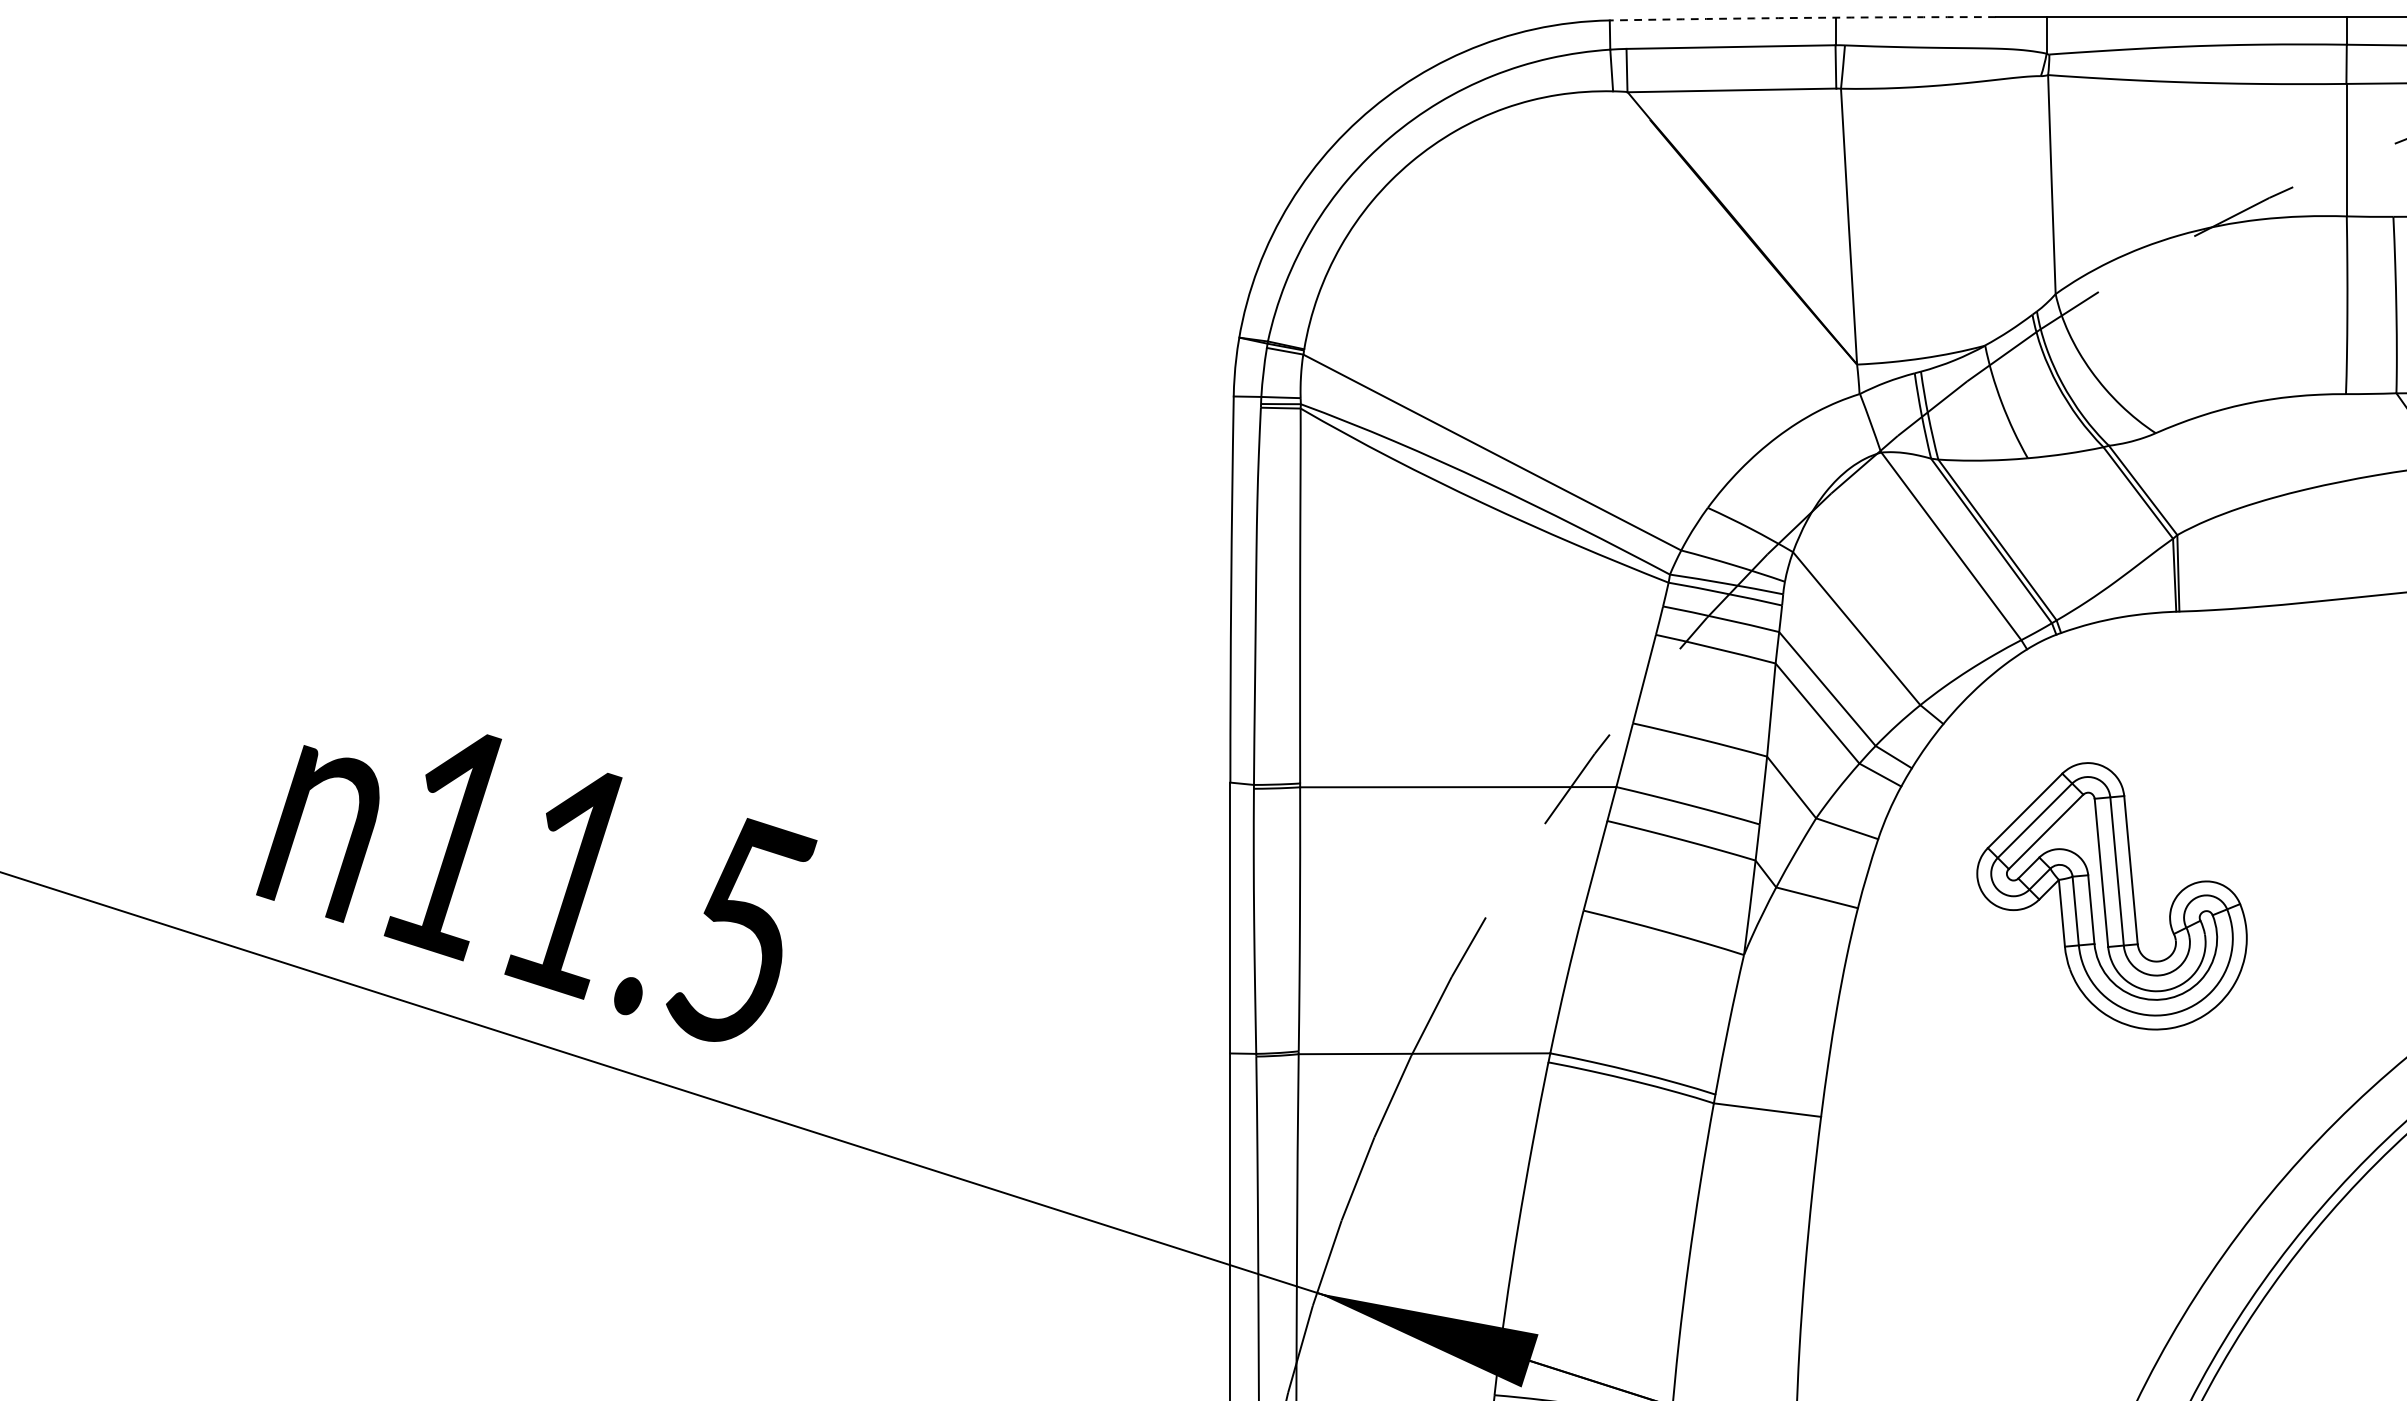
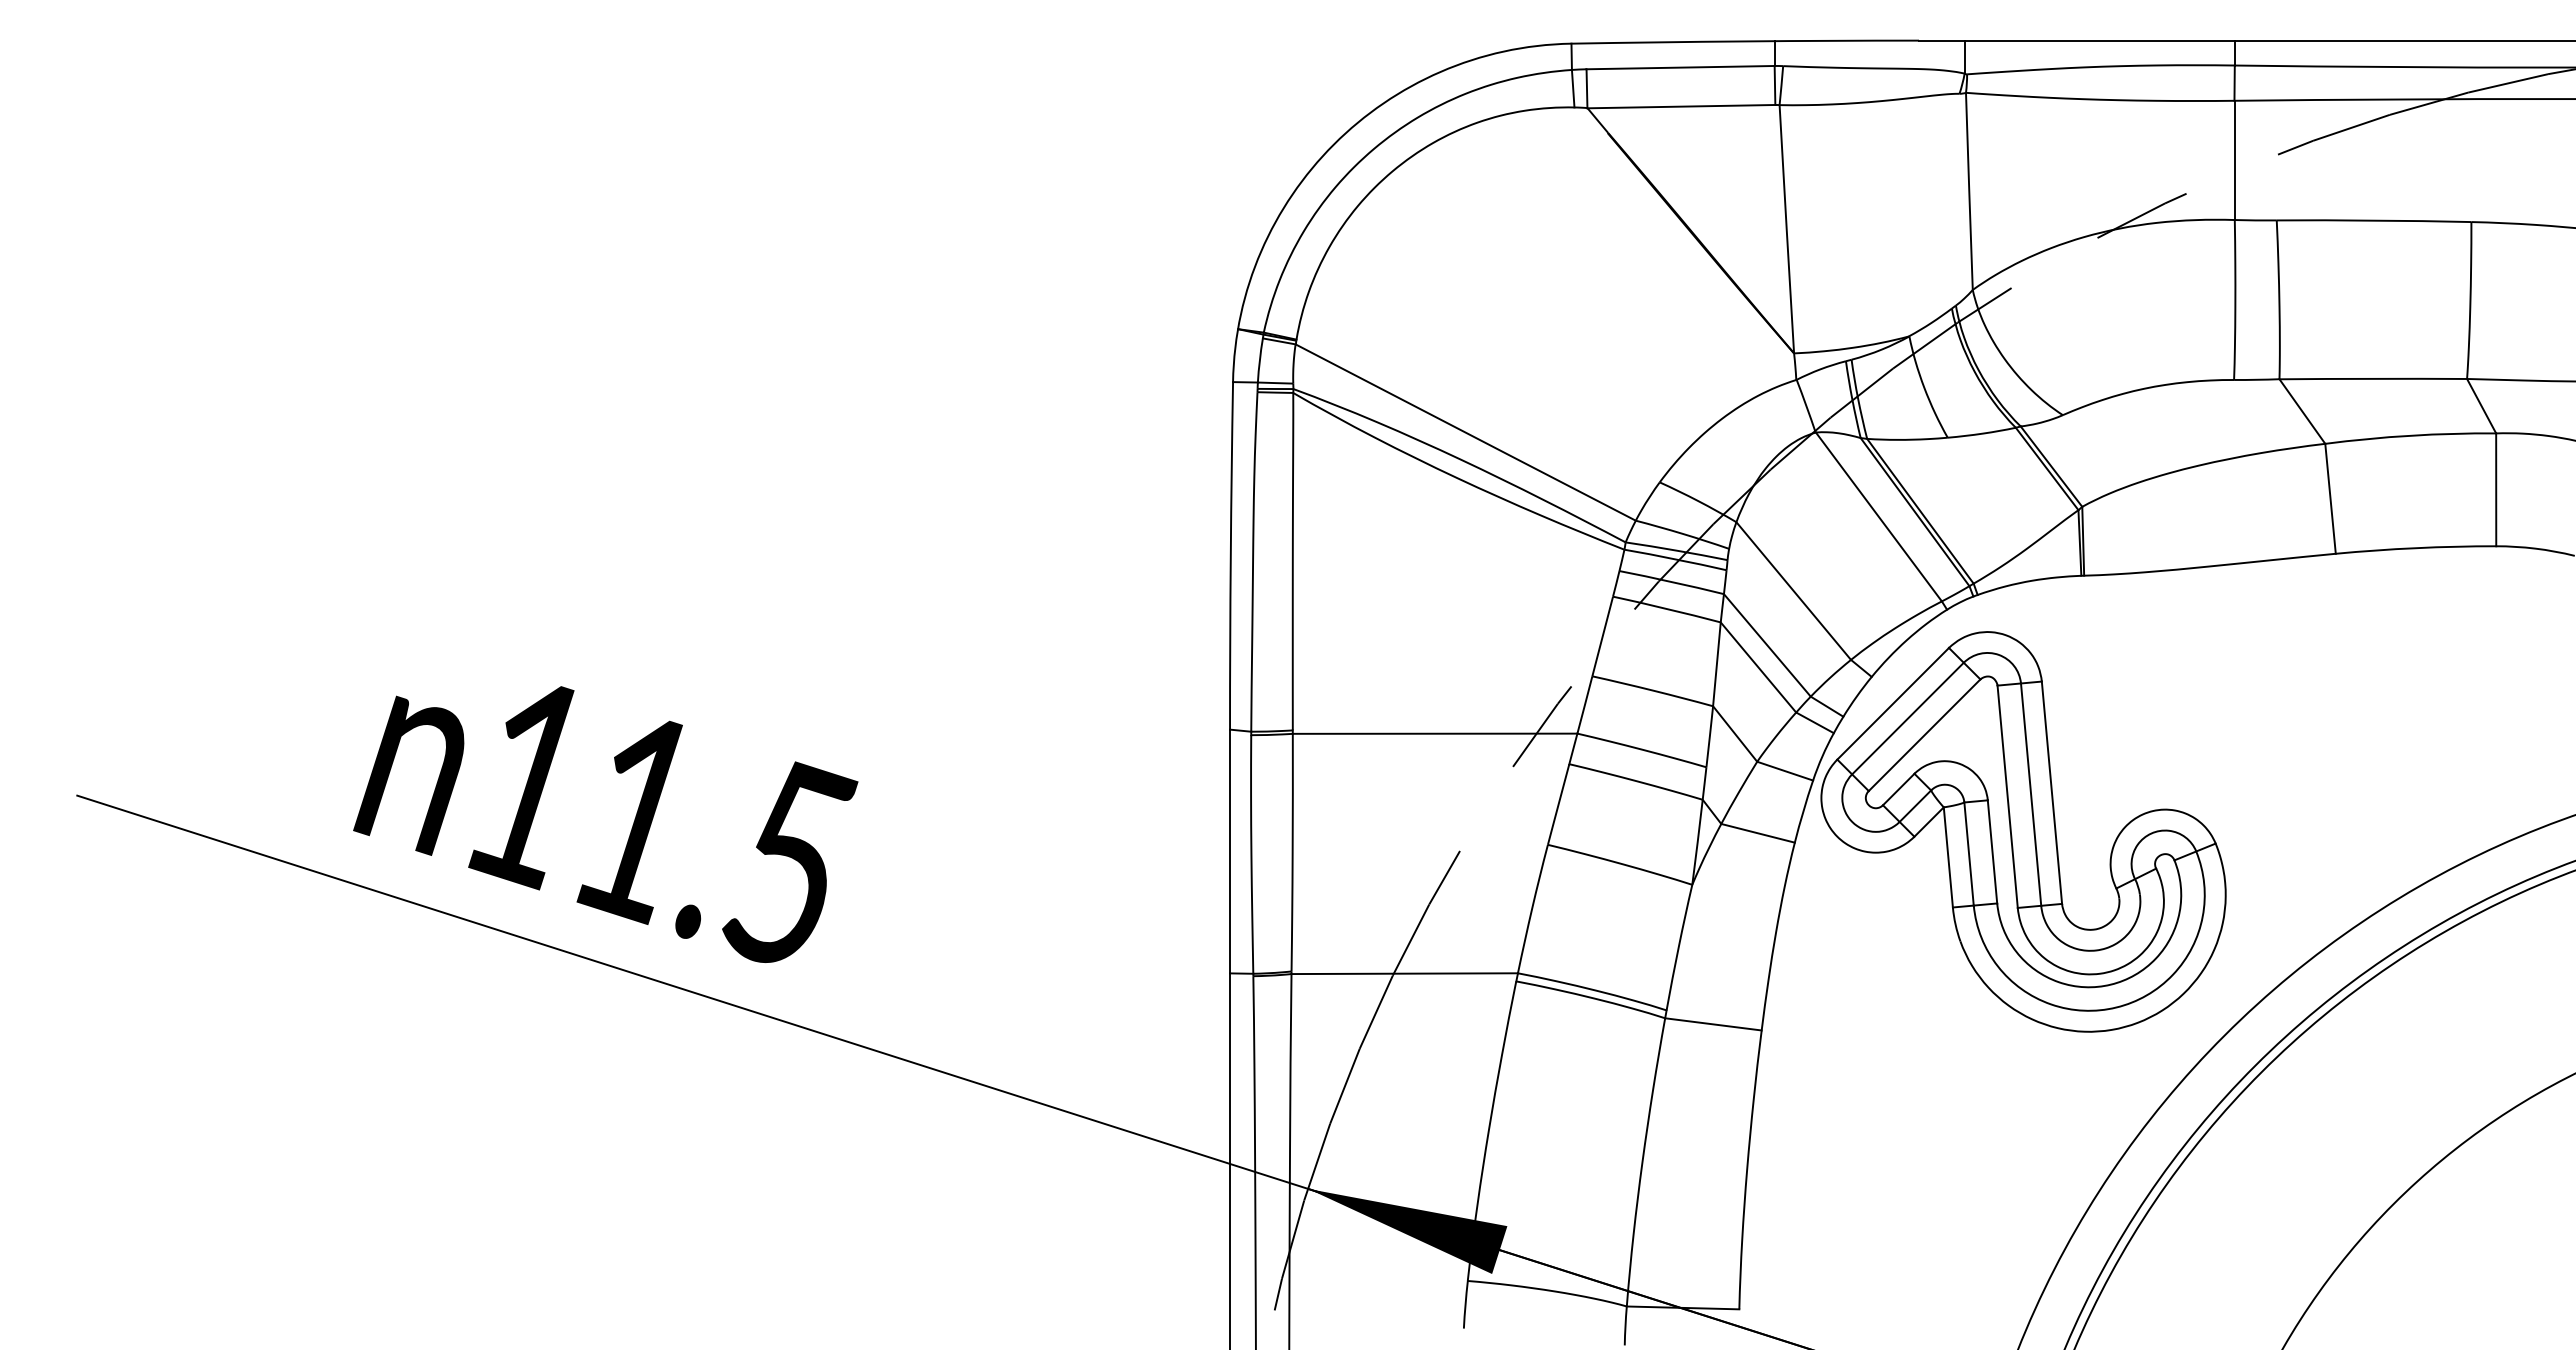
arc: (1803, 18) -> (1745, 41), dashed -> solid
part: (2112, 895) -> (2023, 831), size x1.67

